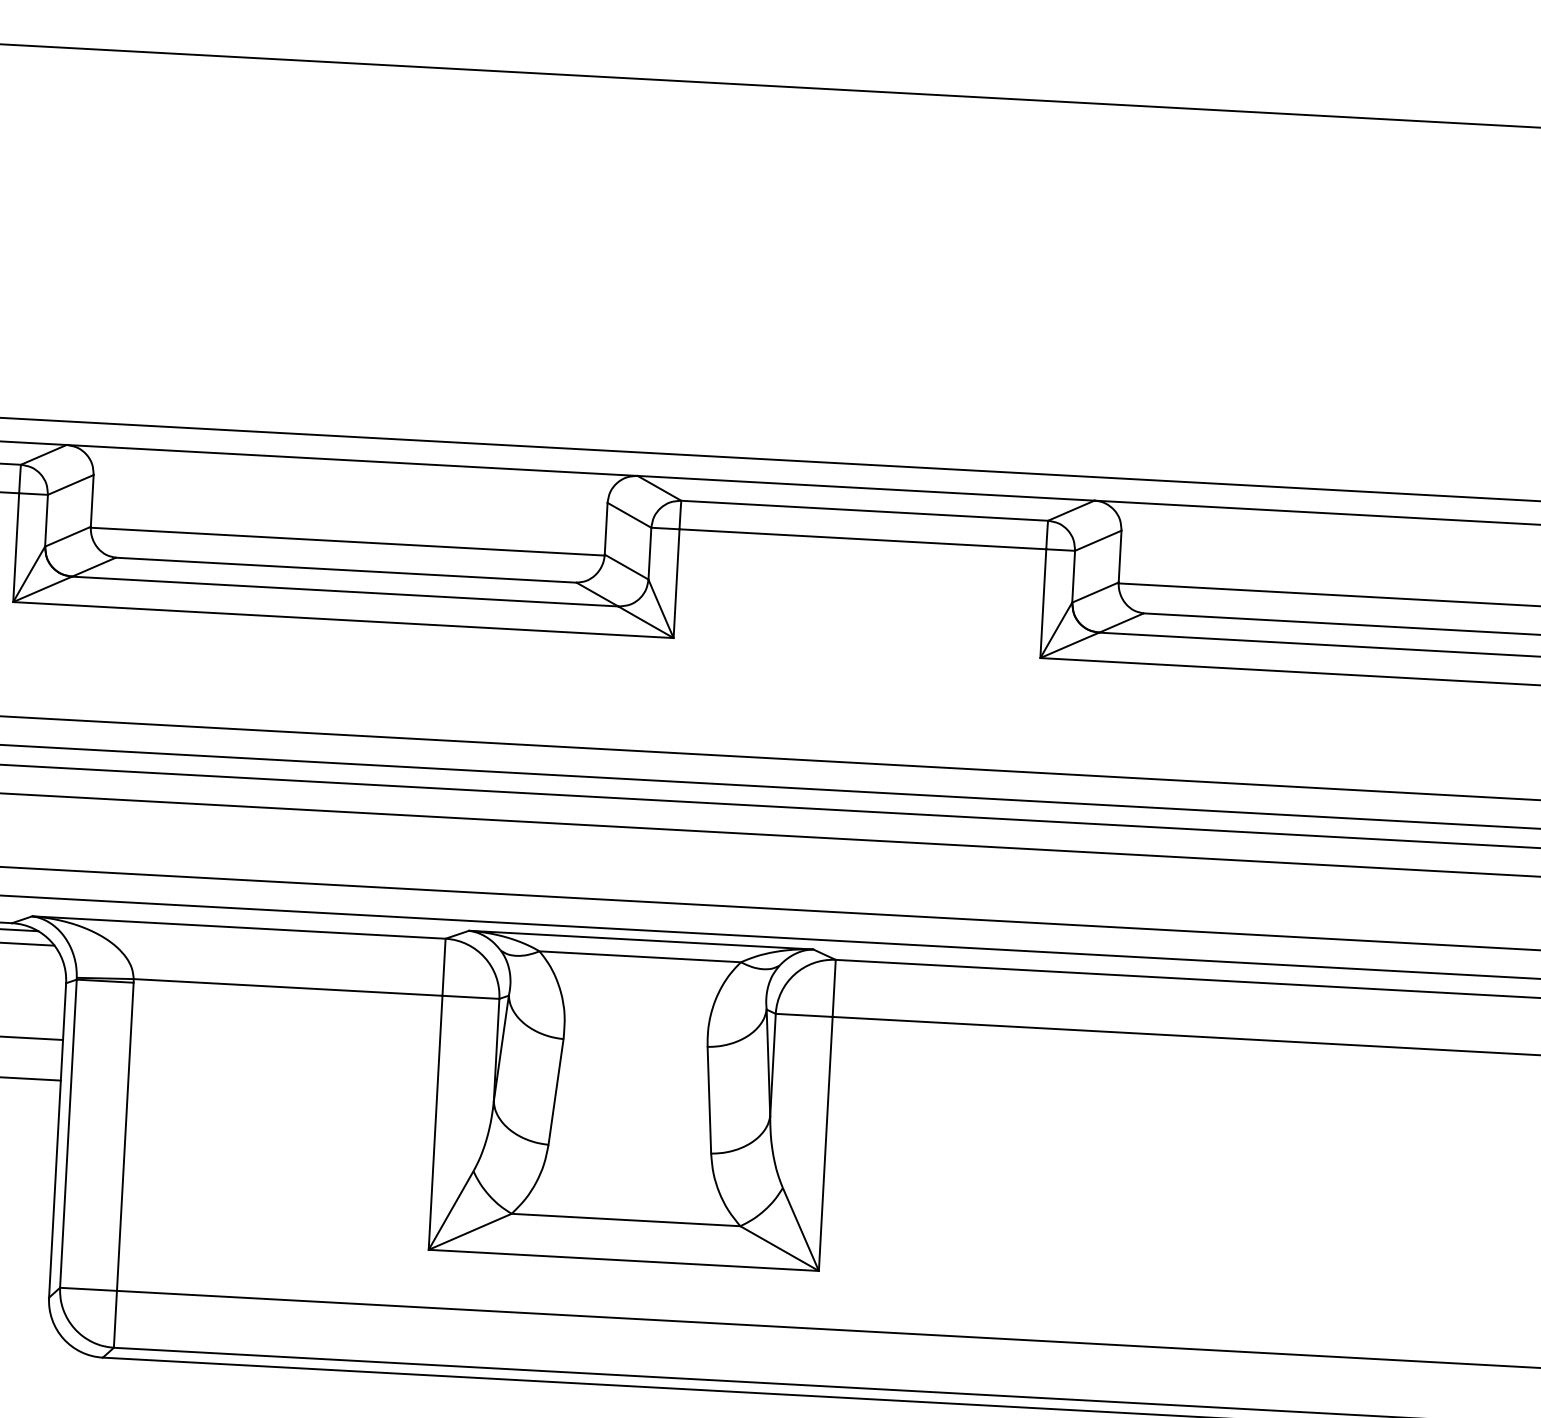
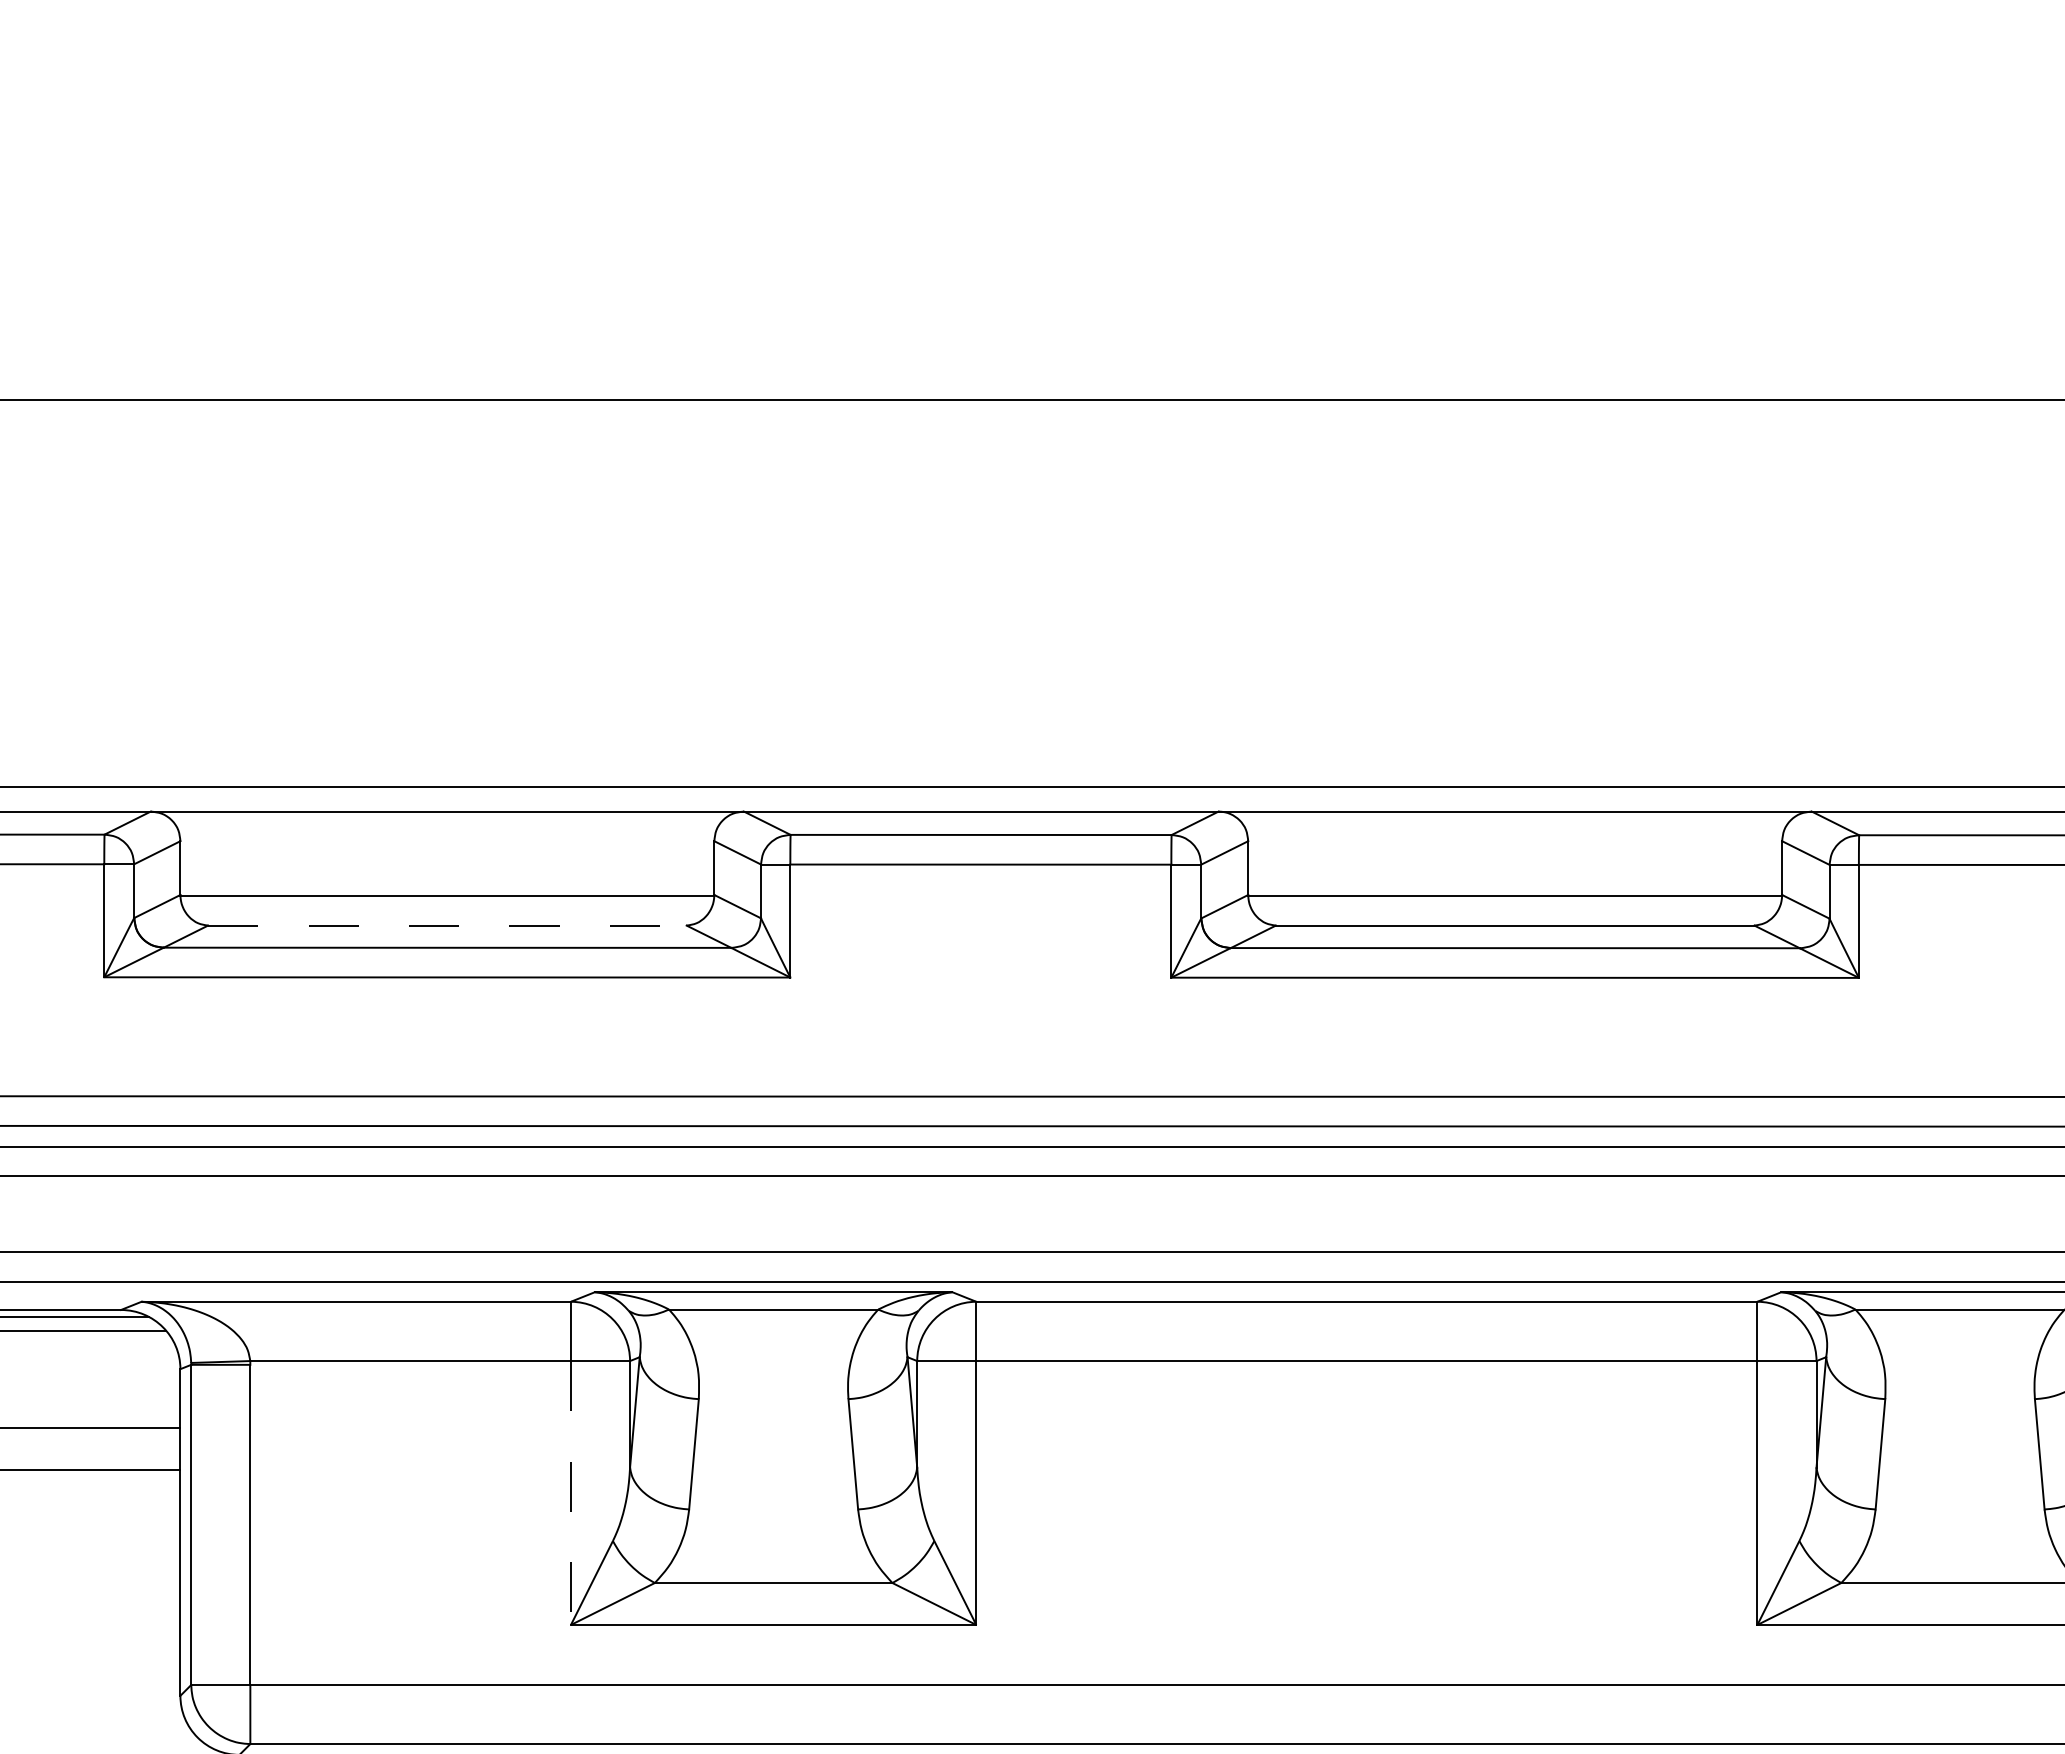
line: (346, 570) -> (447, 925), solid -> dashed
line: (435, 1123) -> (570, 1493), solid -> dashed

